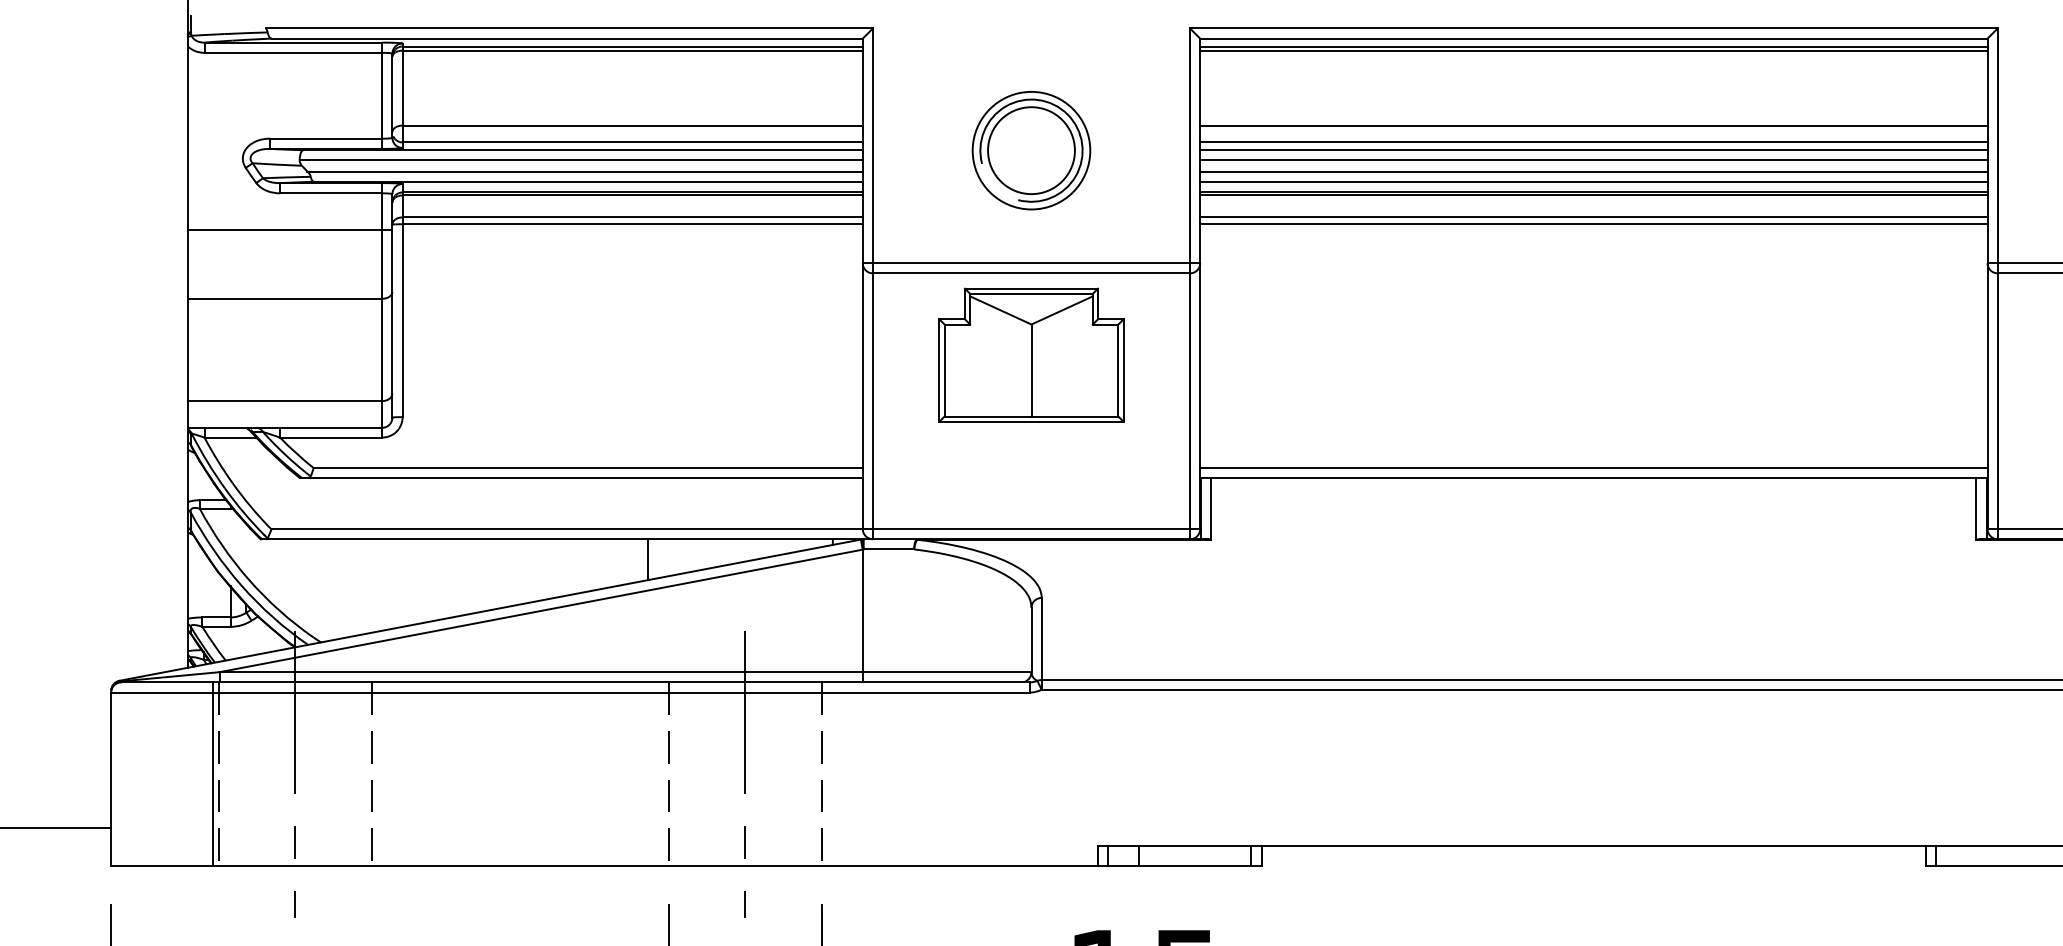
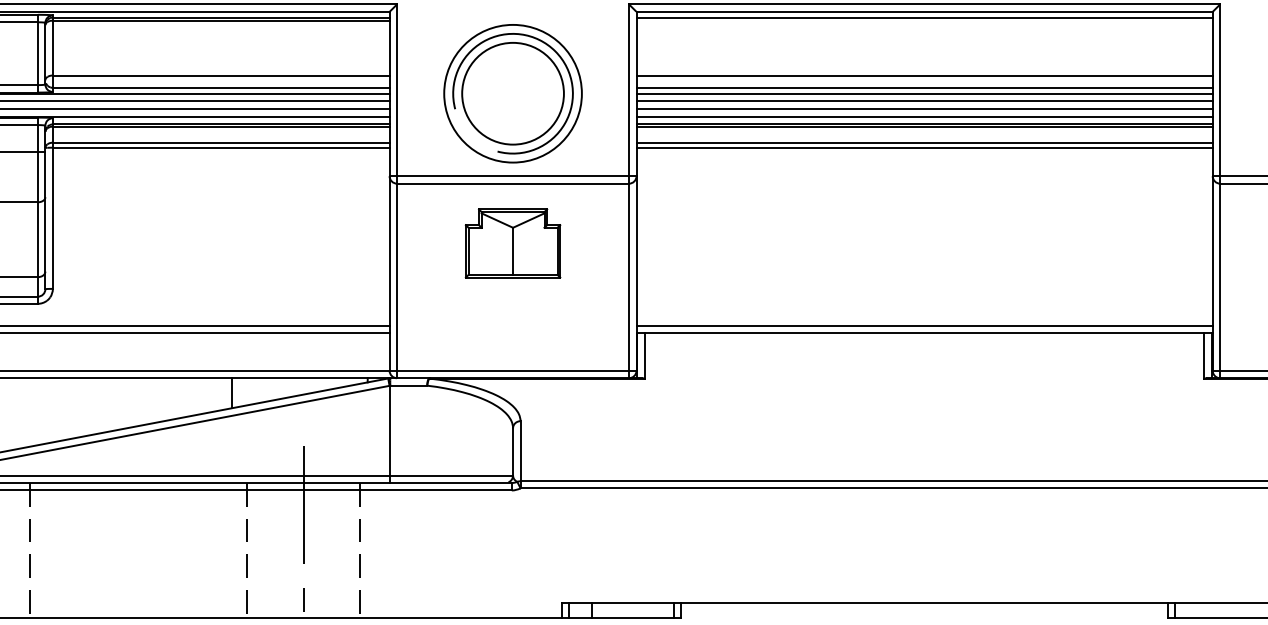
line: (1593, 50) -> (924, 20), removed
part: (1031, 150) -> (513, 93), size x1.6
part: (1031, 354) -> (513, 243), size x0.7

